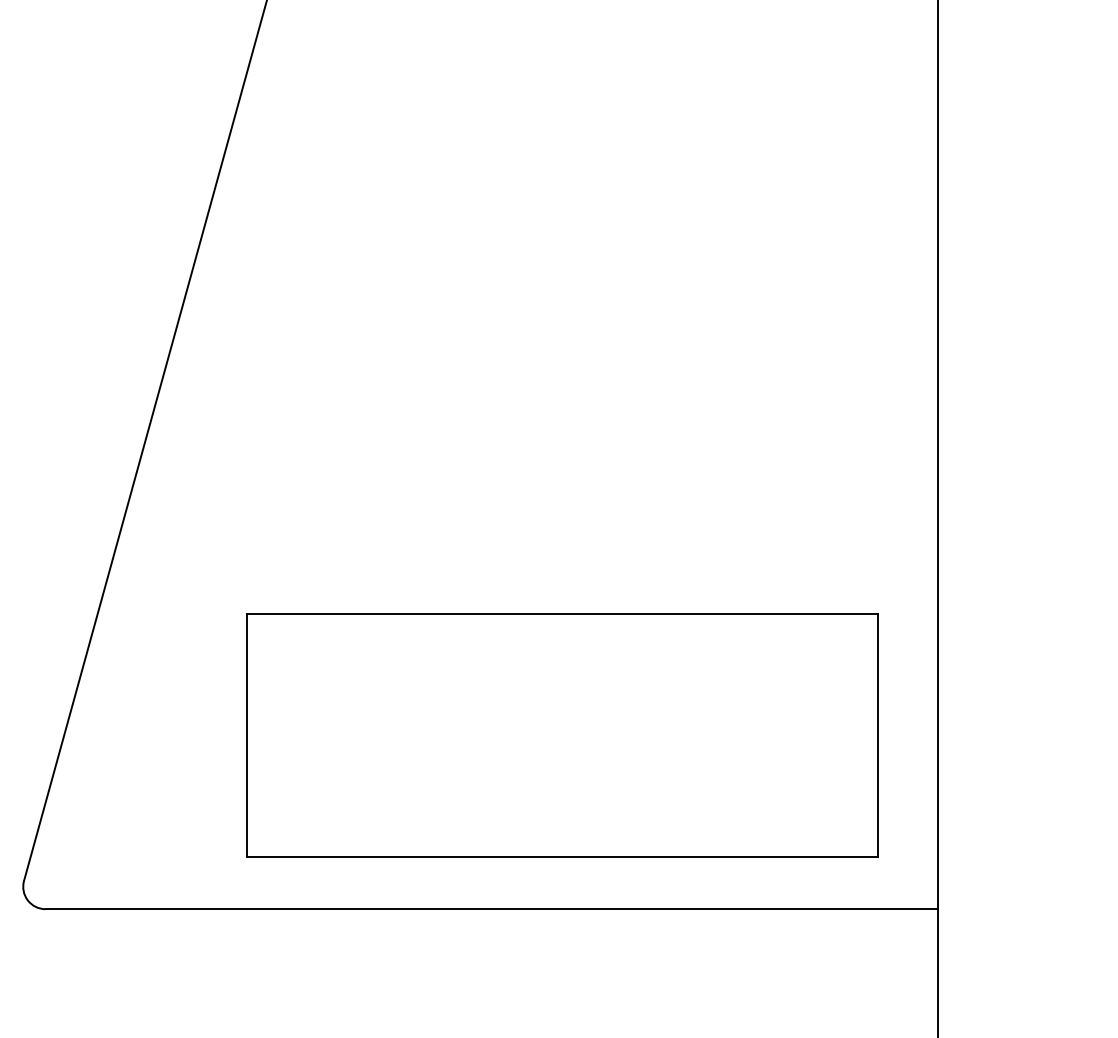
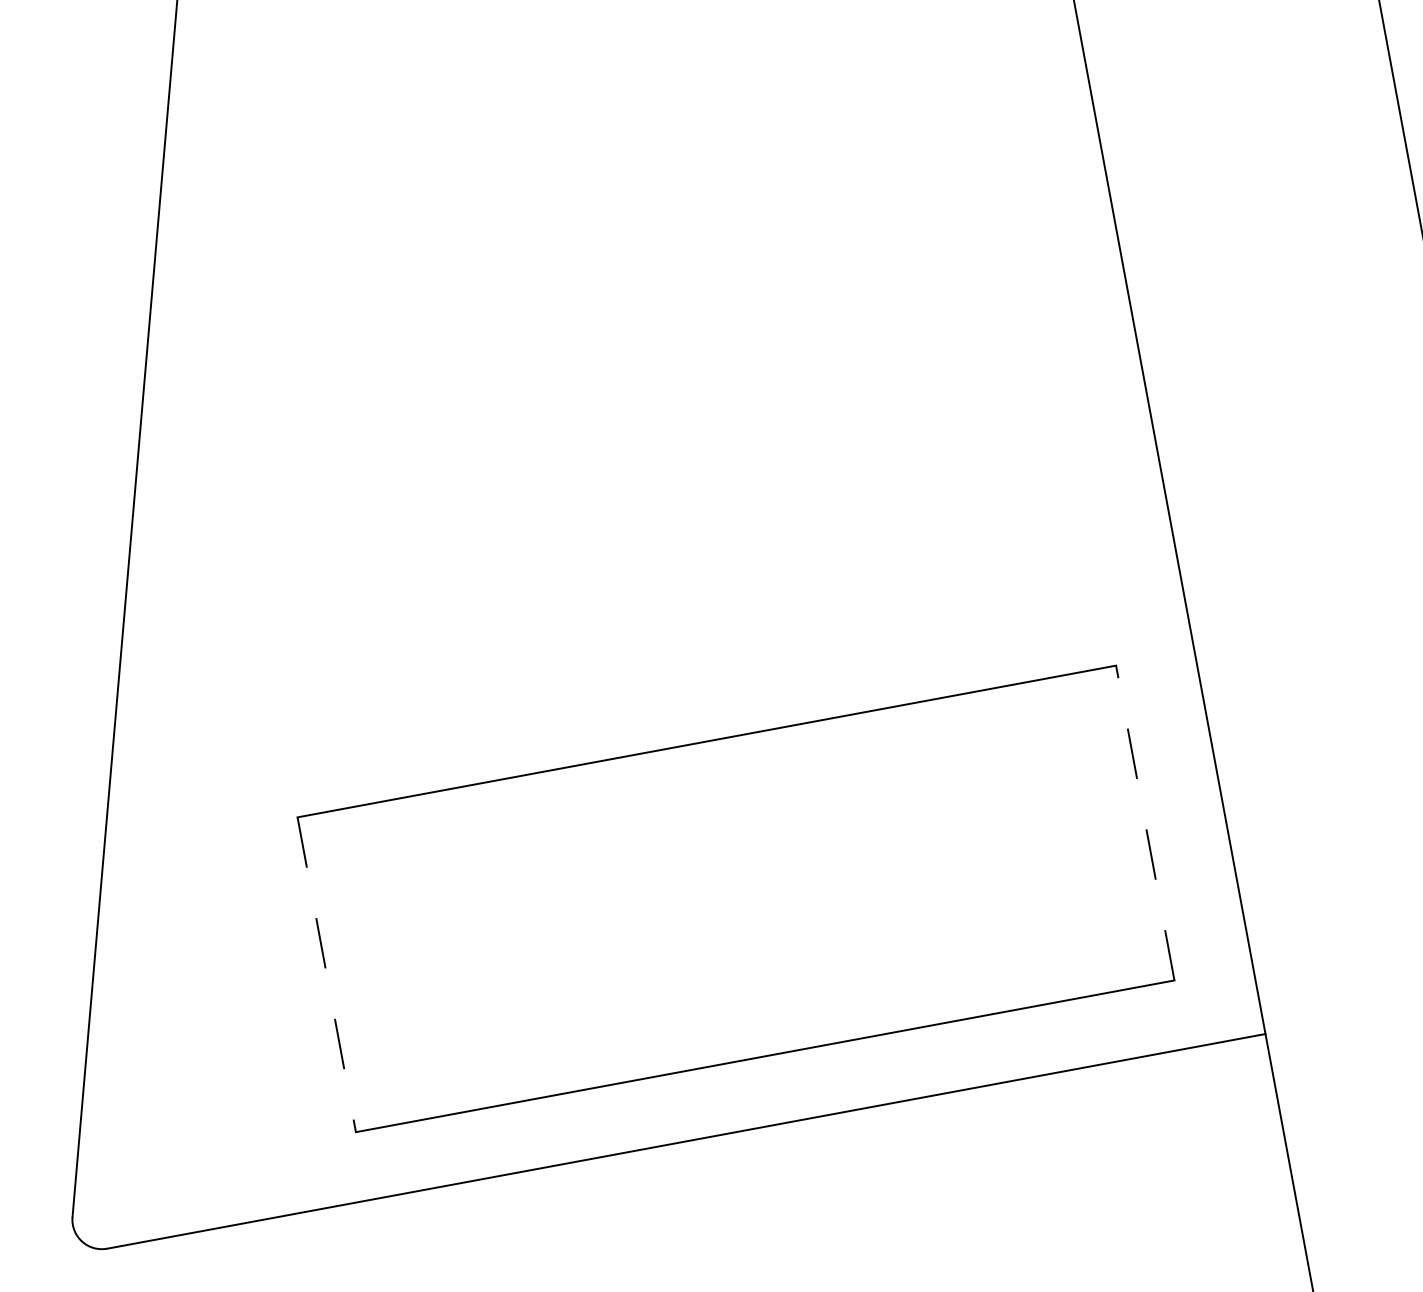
line: (877, 734) -> (1144, 821), solid -> dashed
line: (246, 735) -> (326, 975), solid -> dashed

